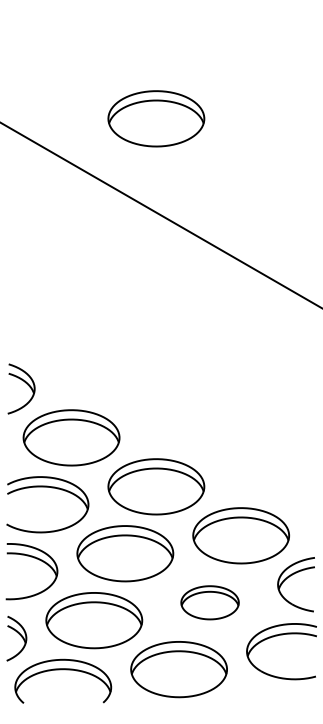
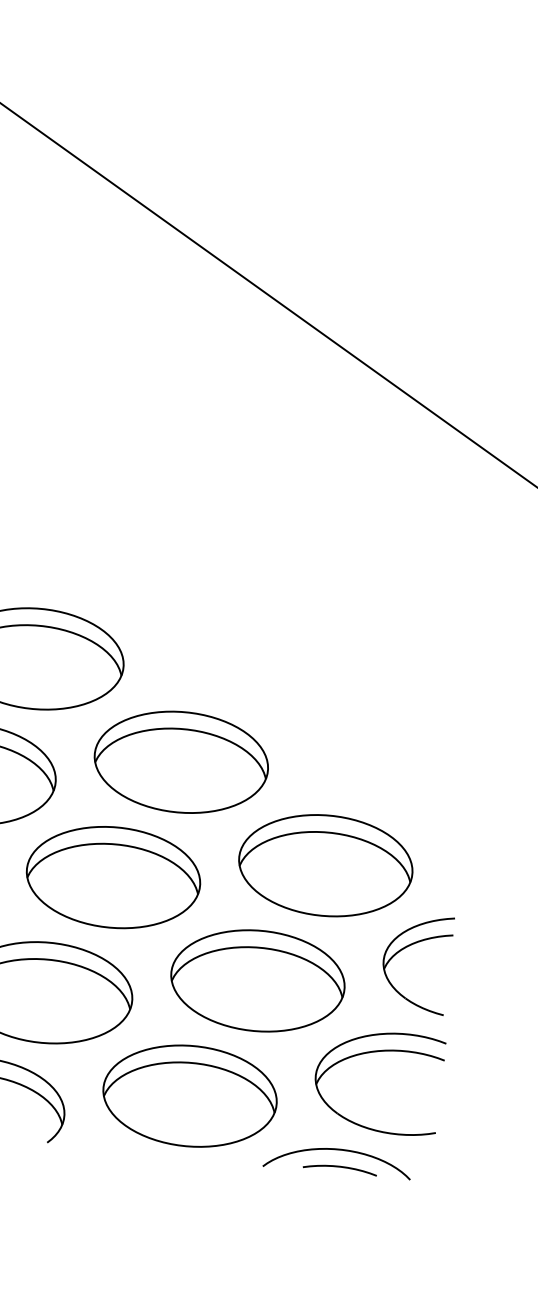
part: (156, 118) -> (246, 97), removed
part: (209, 602) -> (256, 980), size x1.67
part: (263, 697) -> (337, 1161), added

